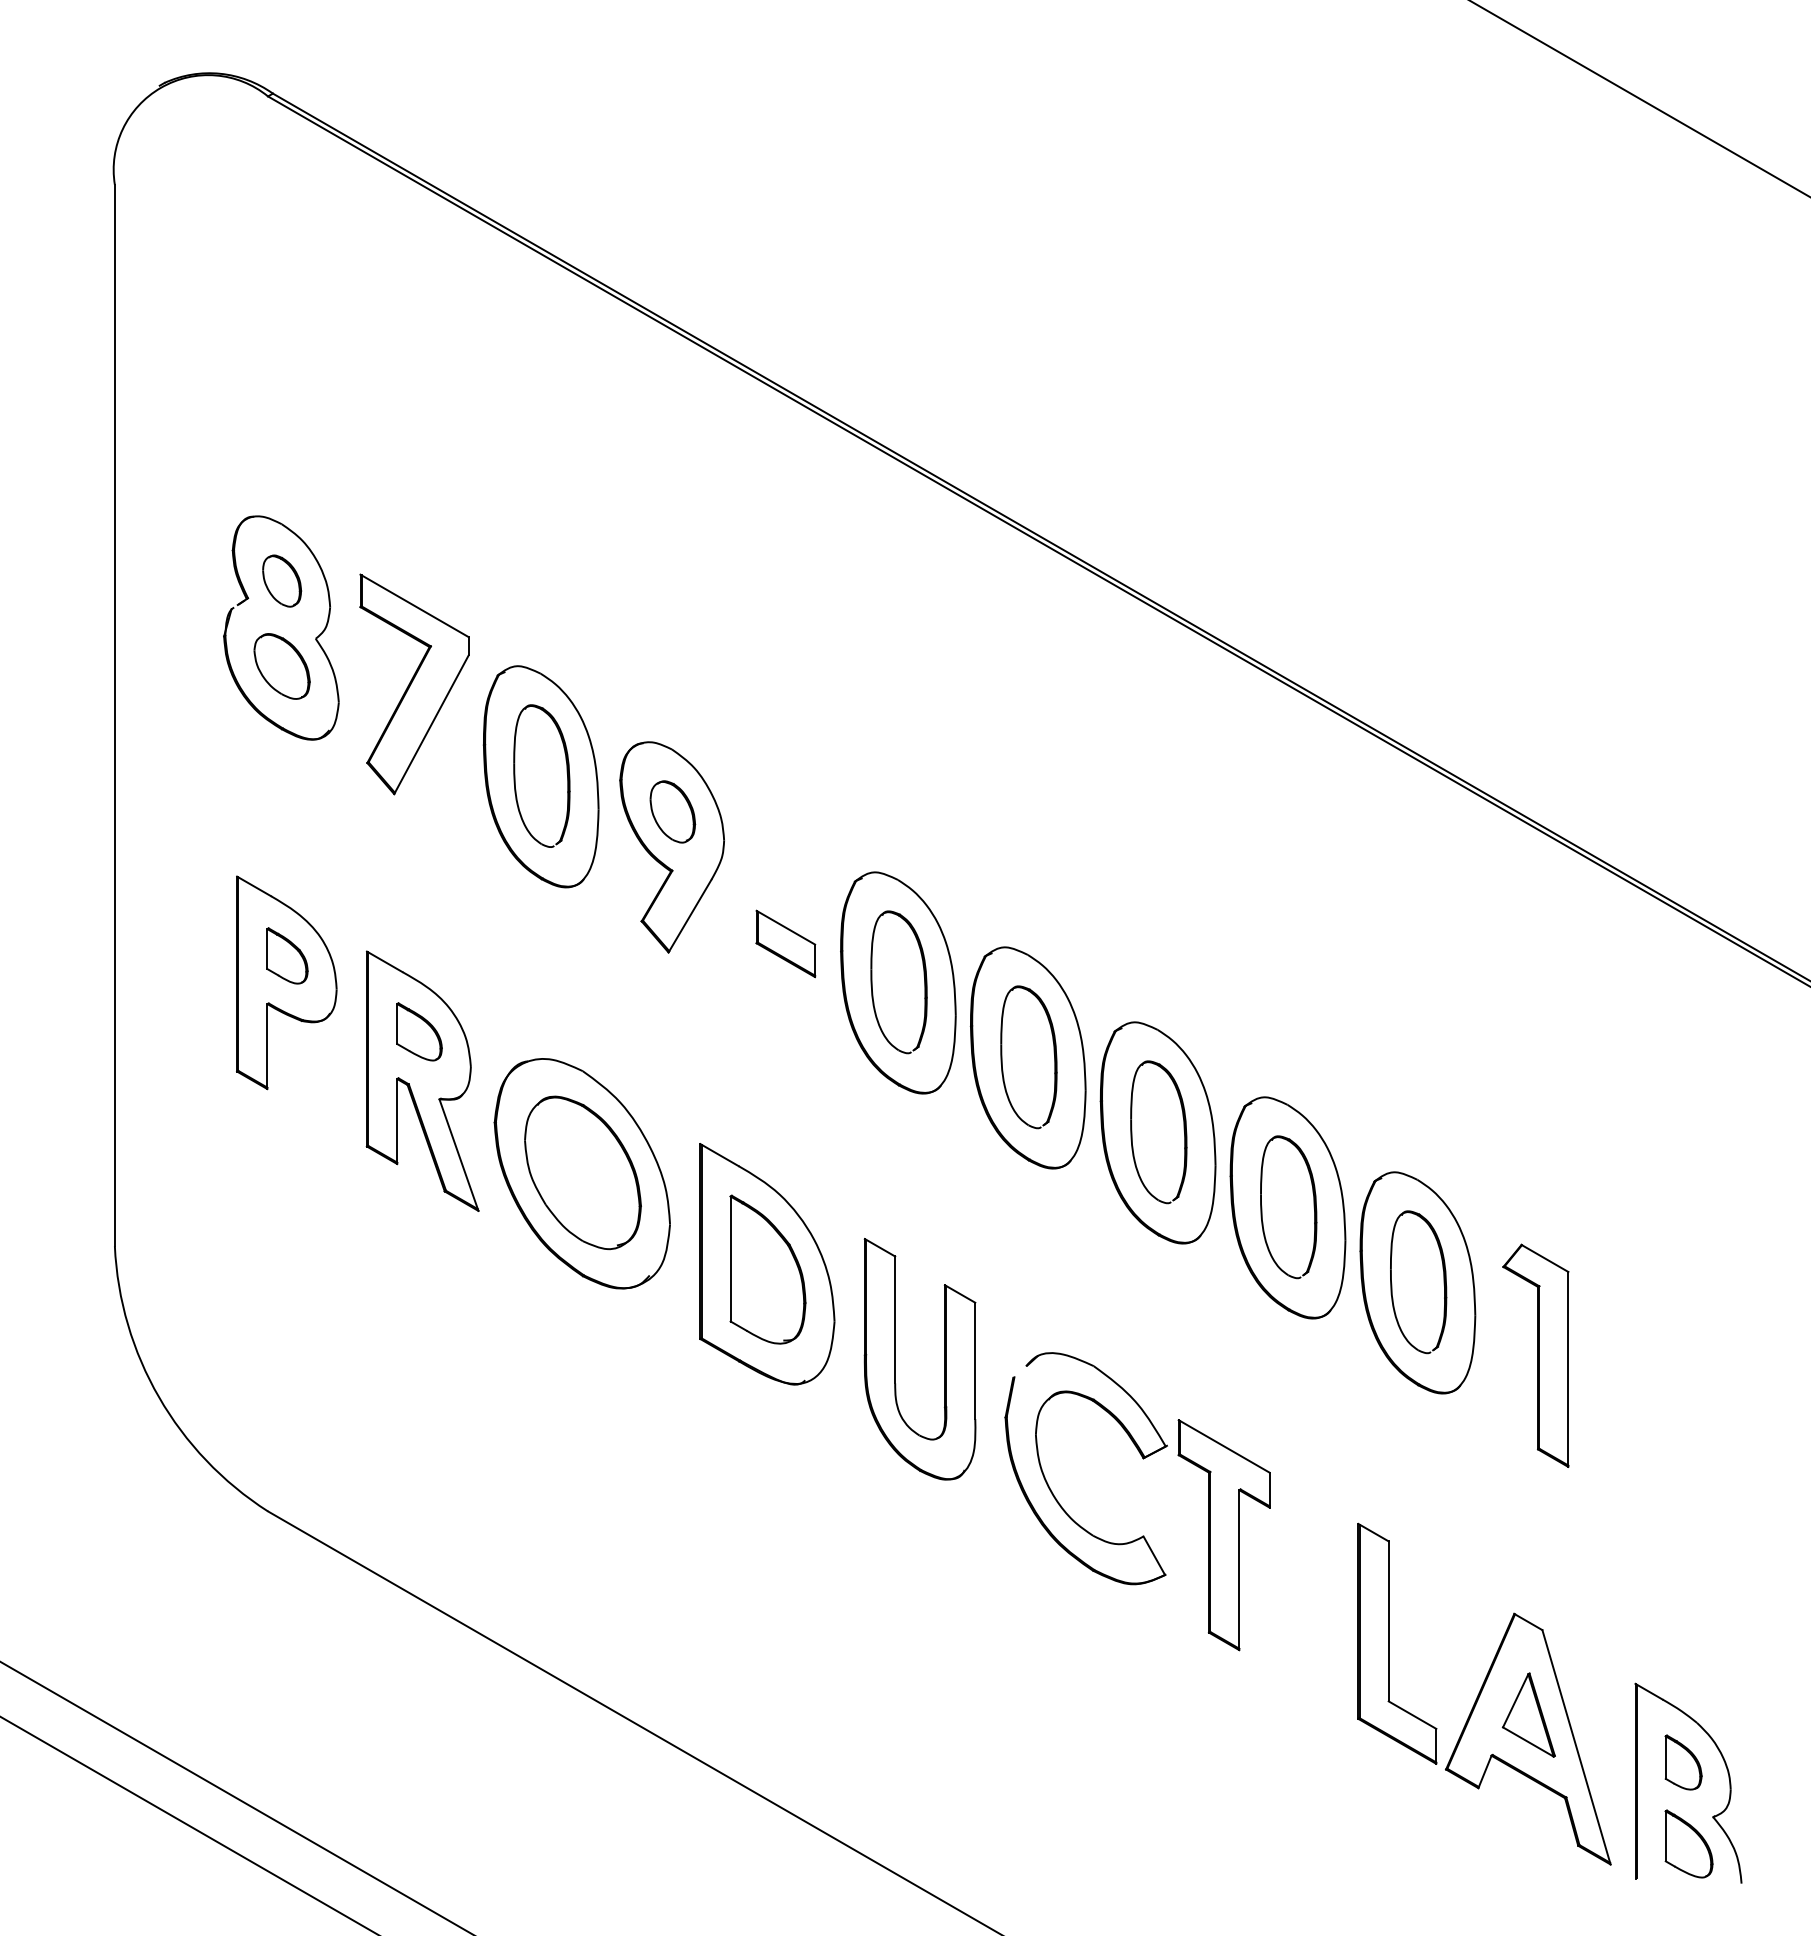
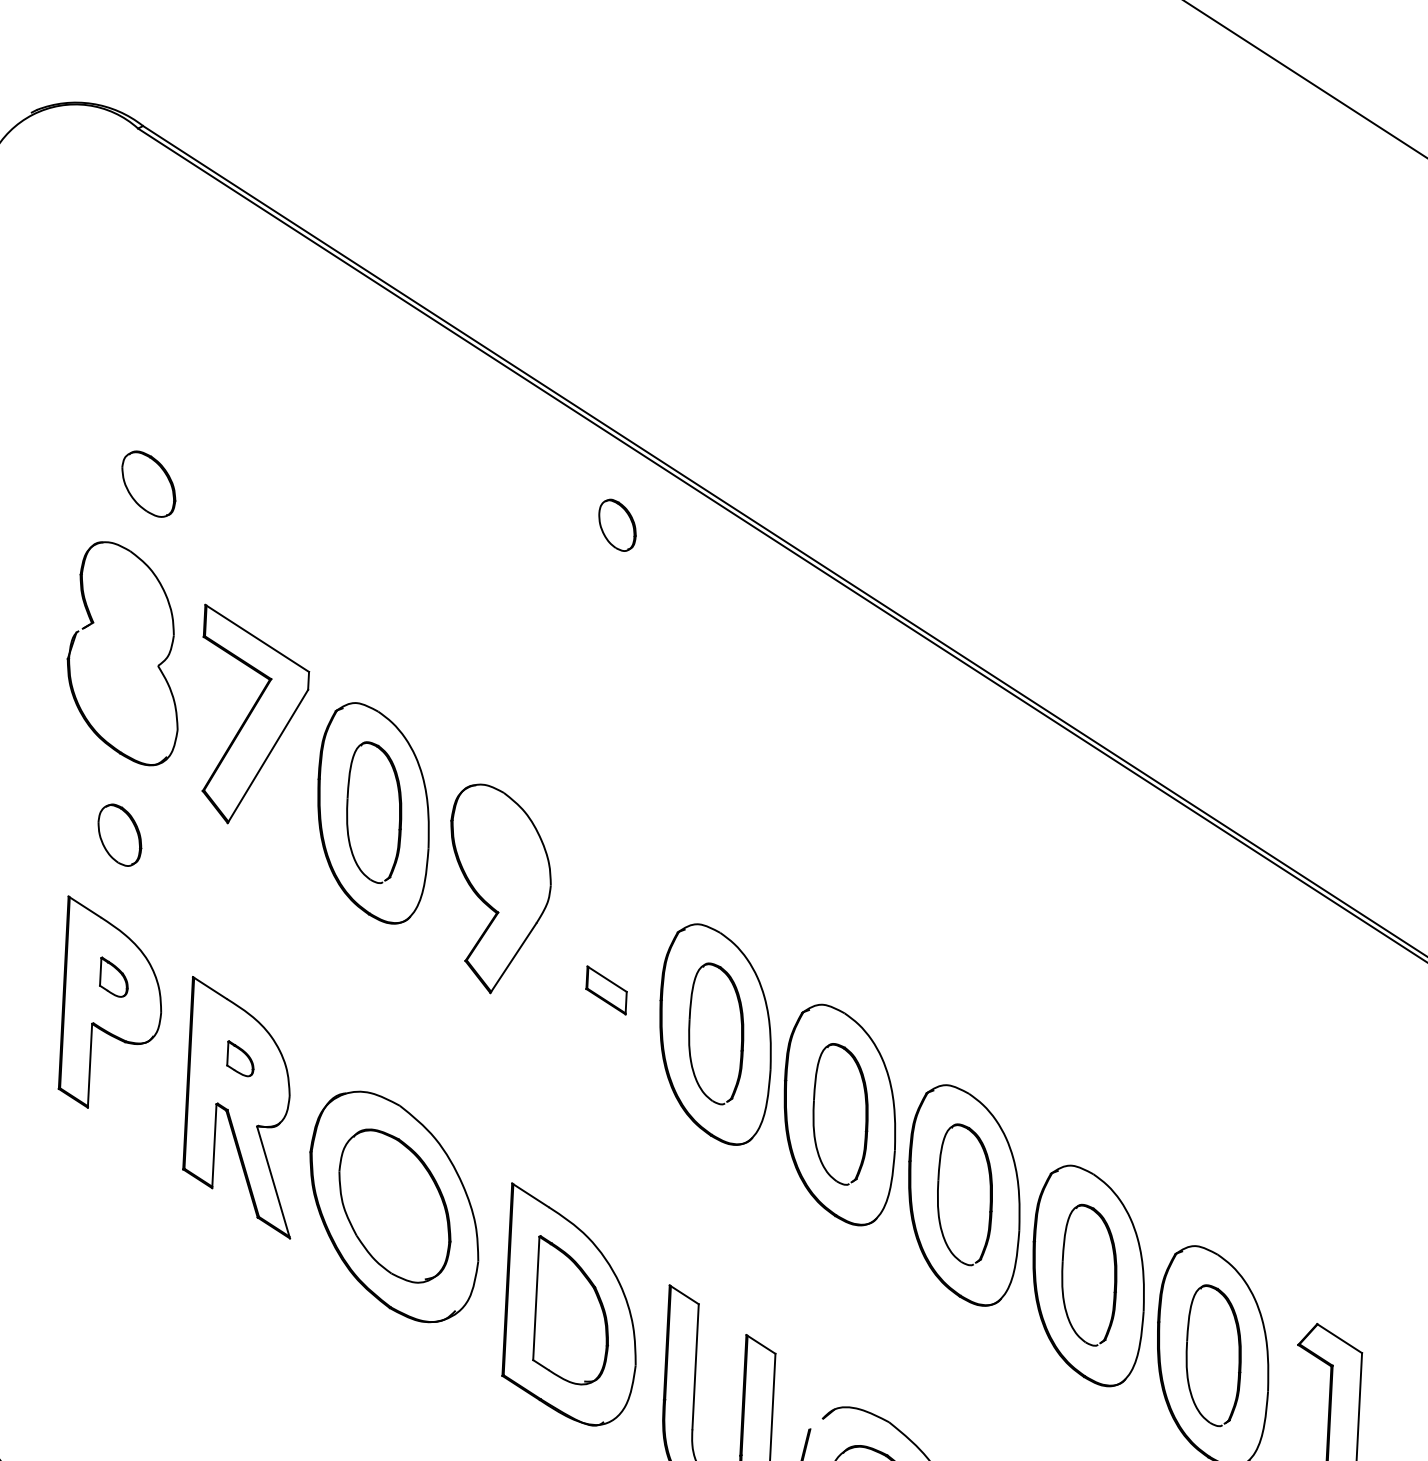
part: (282, 580) -> (617, 524), moved
part: (281, 666) -> (148, 484), moved
part: (672, 811) -> (119, 834), moved
part: (785, 943) -> (606, 989), size x0.7
part: (287, 955) -> (114, 976), size x0.7
part: (419, 1031) -> (240, 1058), size x0.6

